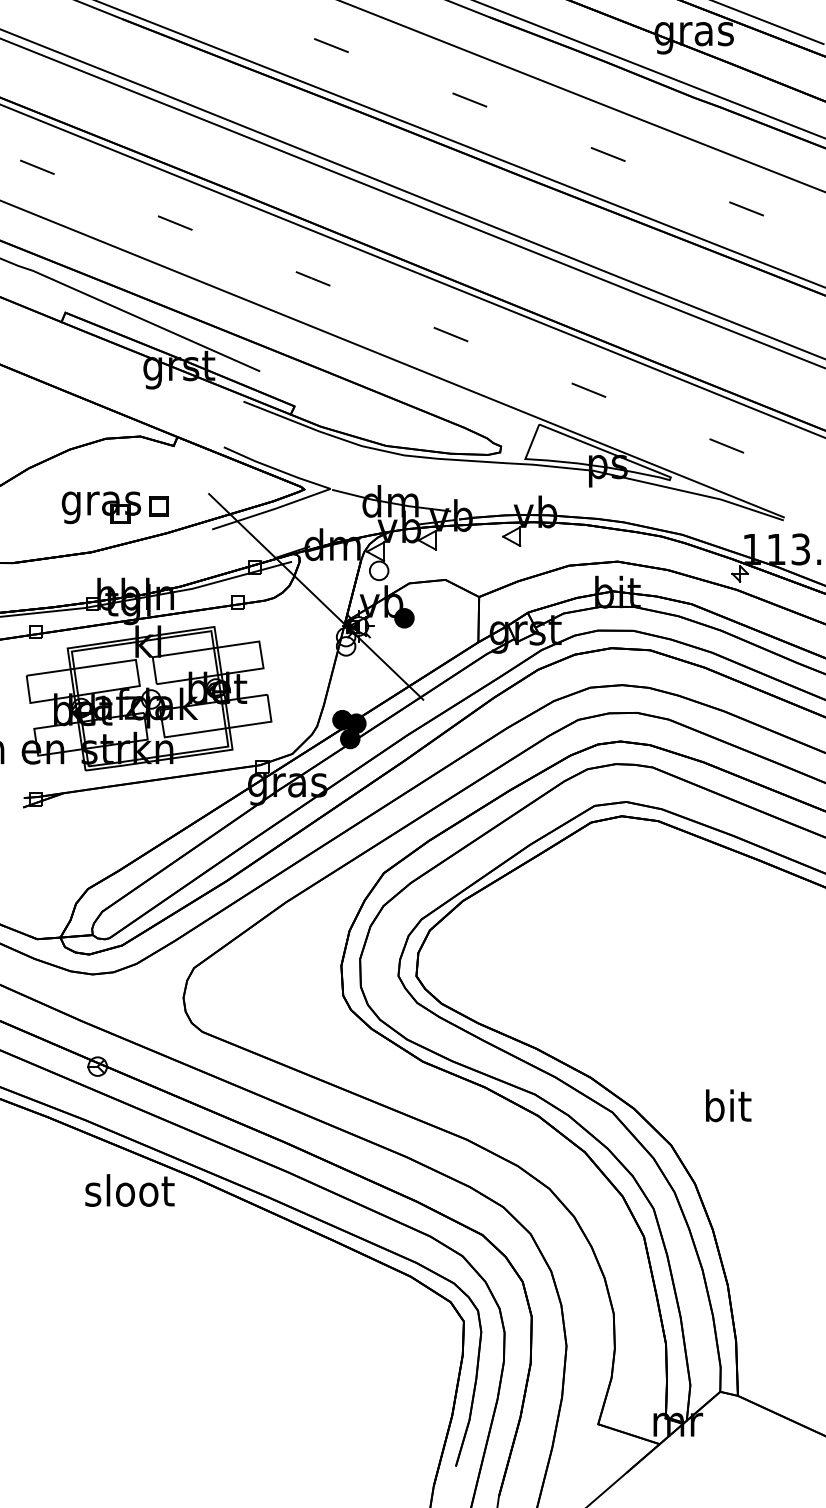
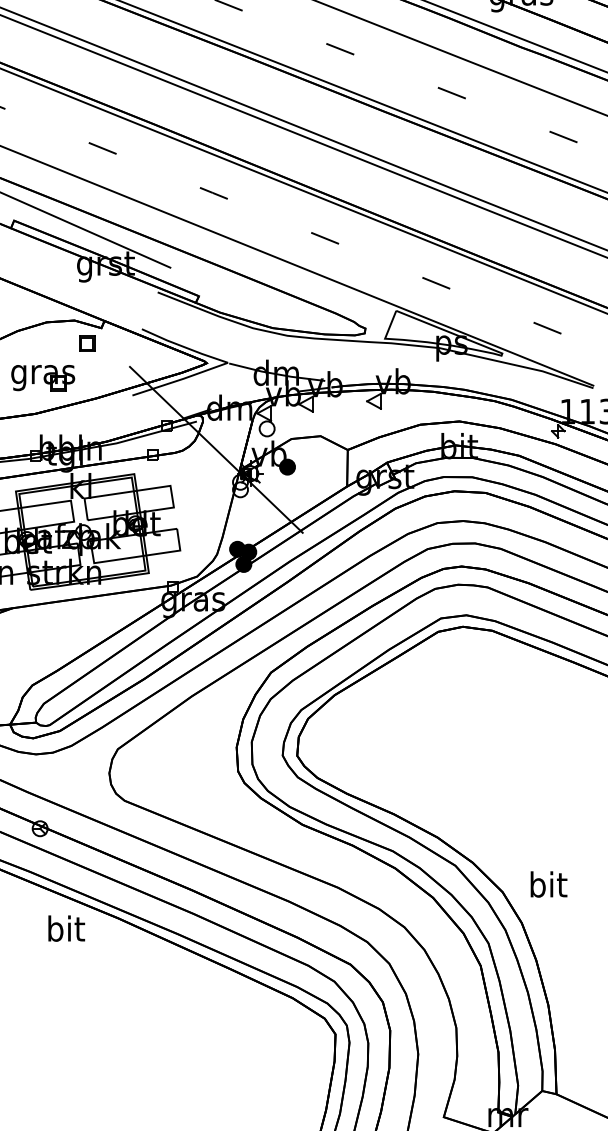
part: (158, 506) -> (86, 343), moved
text: (728, 1105) -> (548, 884), moved
text: (129, 1190) -> (65, 928), sloot -> bit

